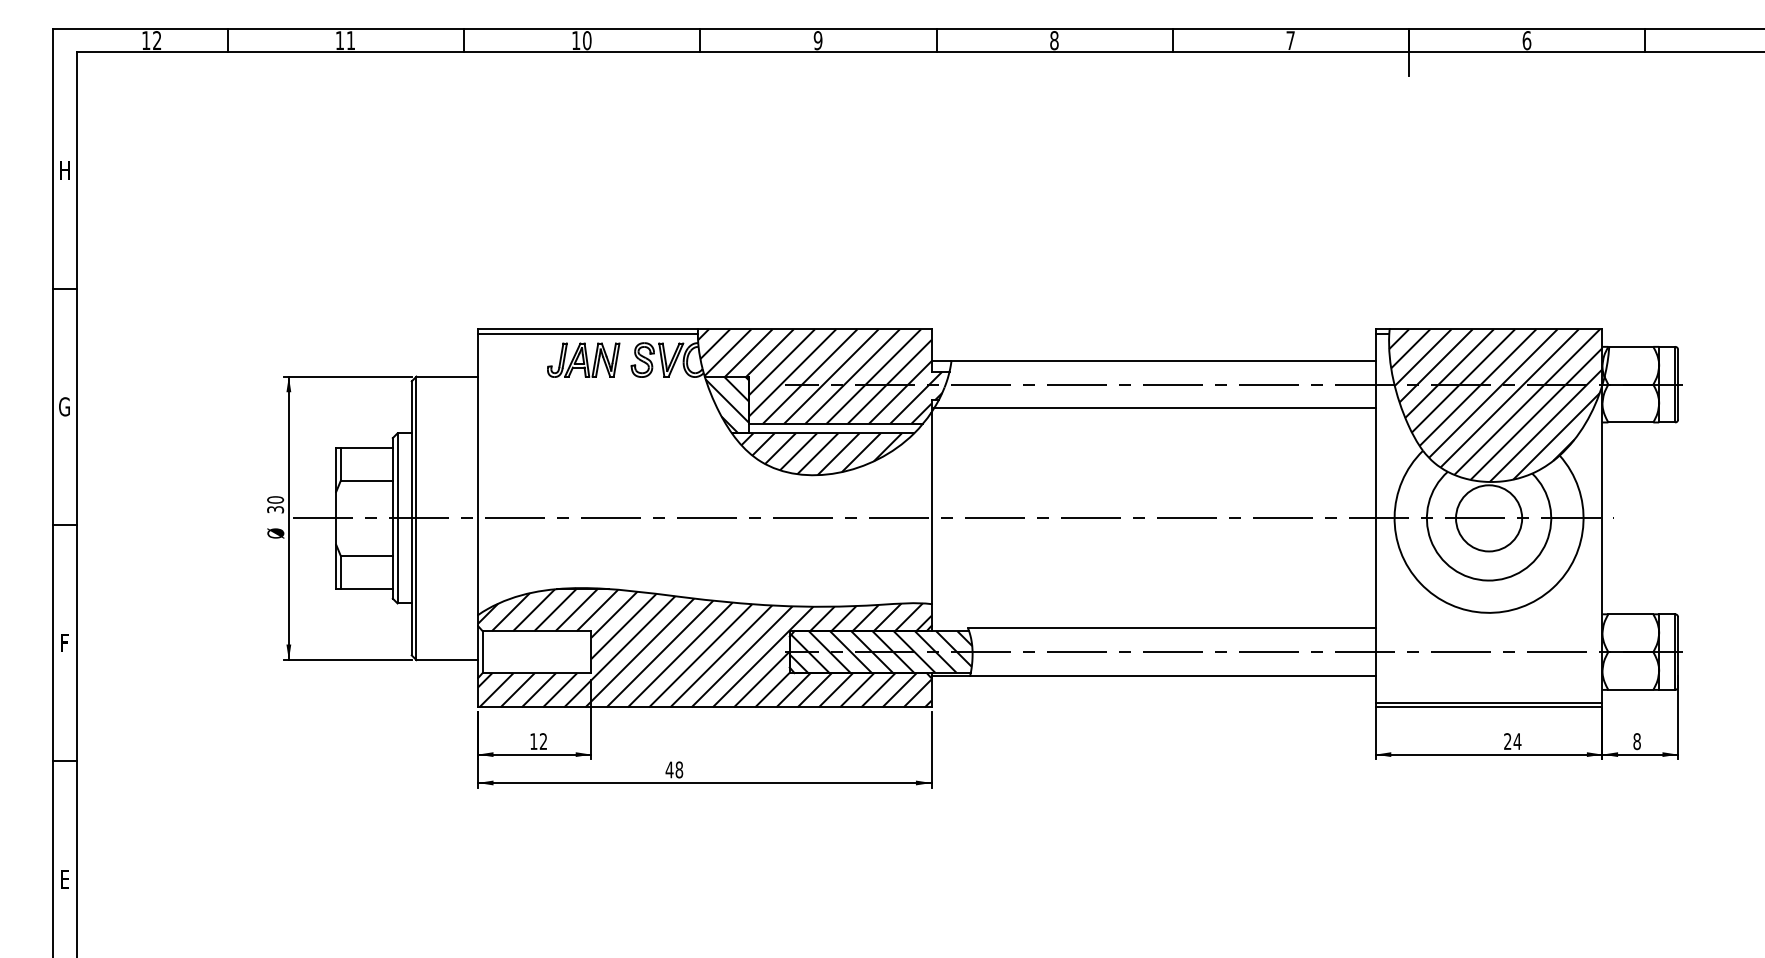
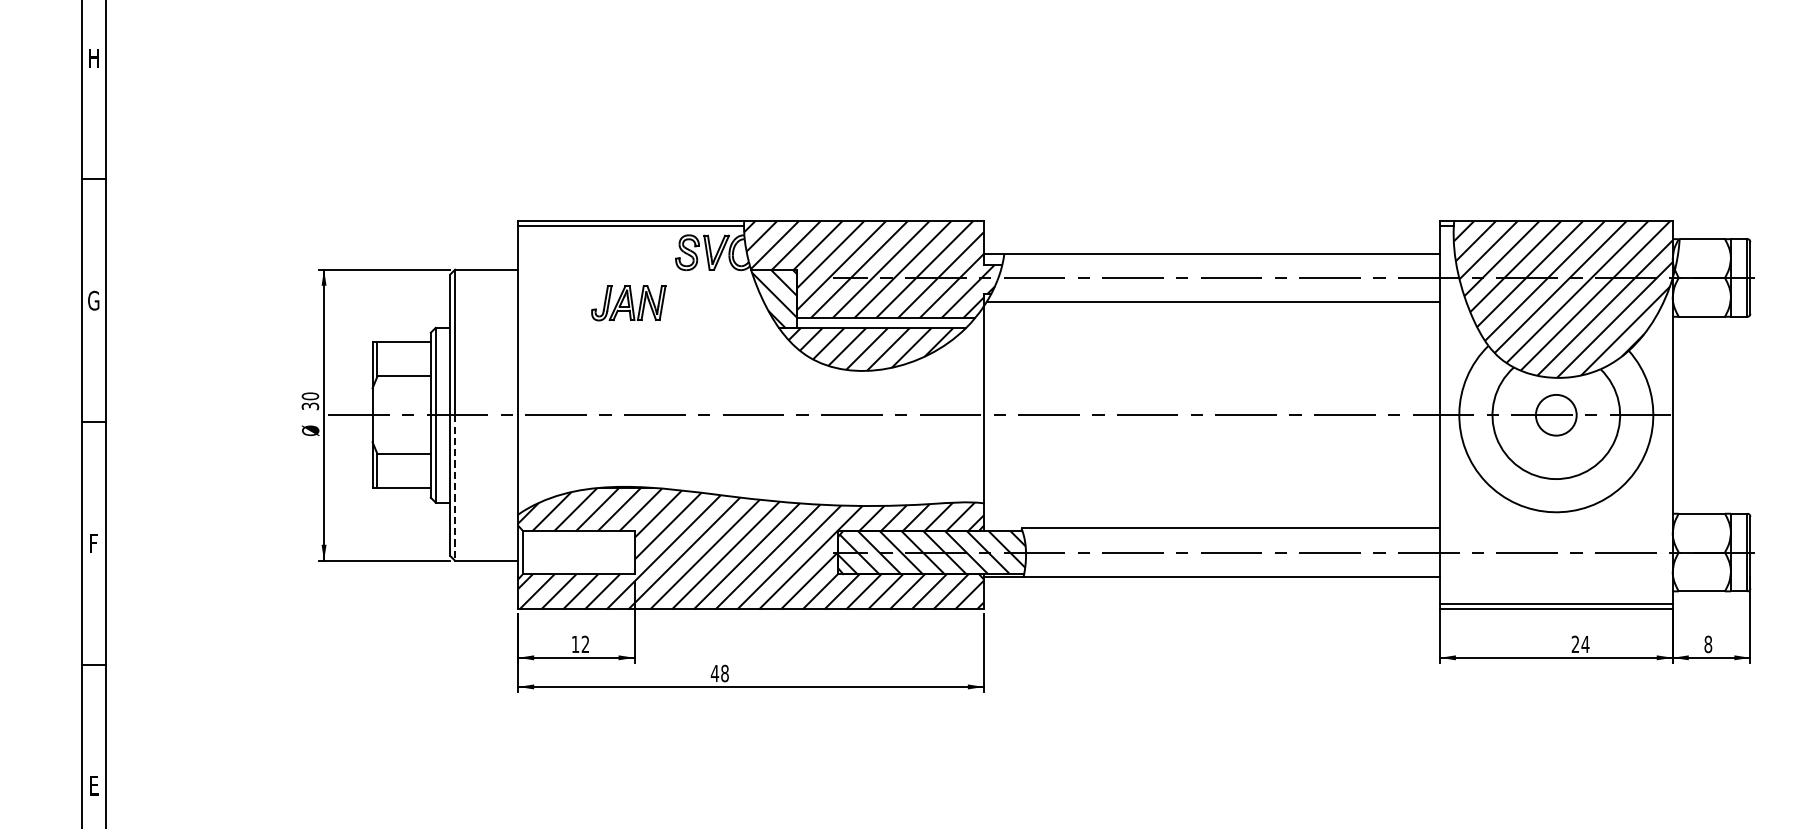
part: (583, 359) -> (628, 302), moved
circle: (1489, 518) -> (1556, 415), size x0.6
line: (416, 589) -> (455, 488), solid -> dashed

